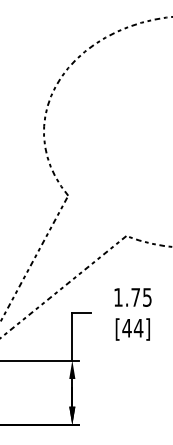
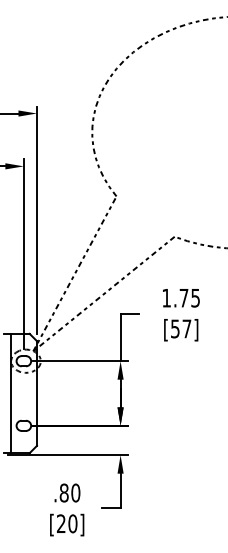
text: (132, 327) -> (180, 328), [44] -> [57]

